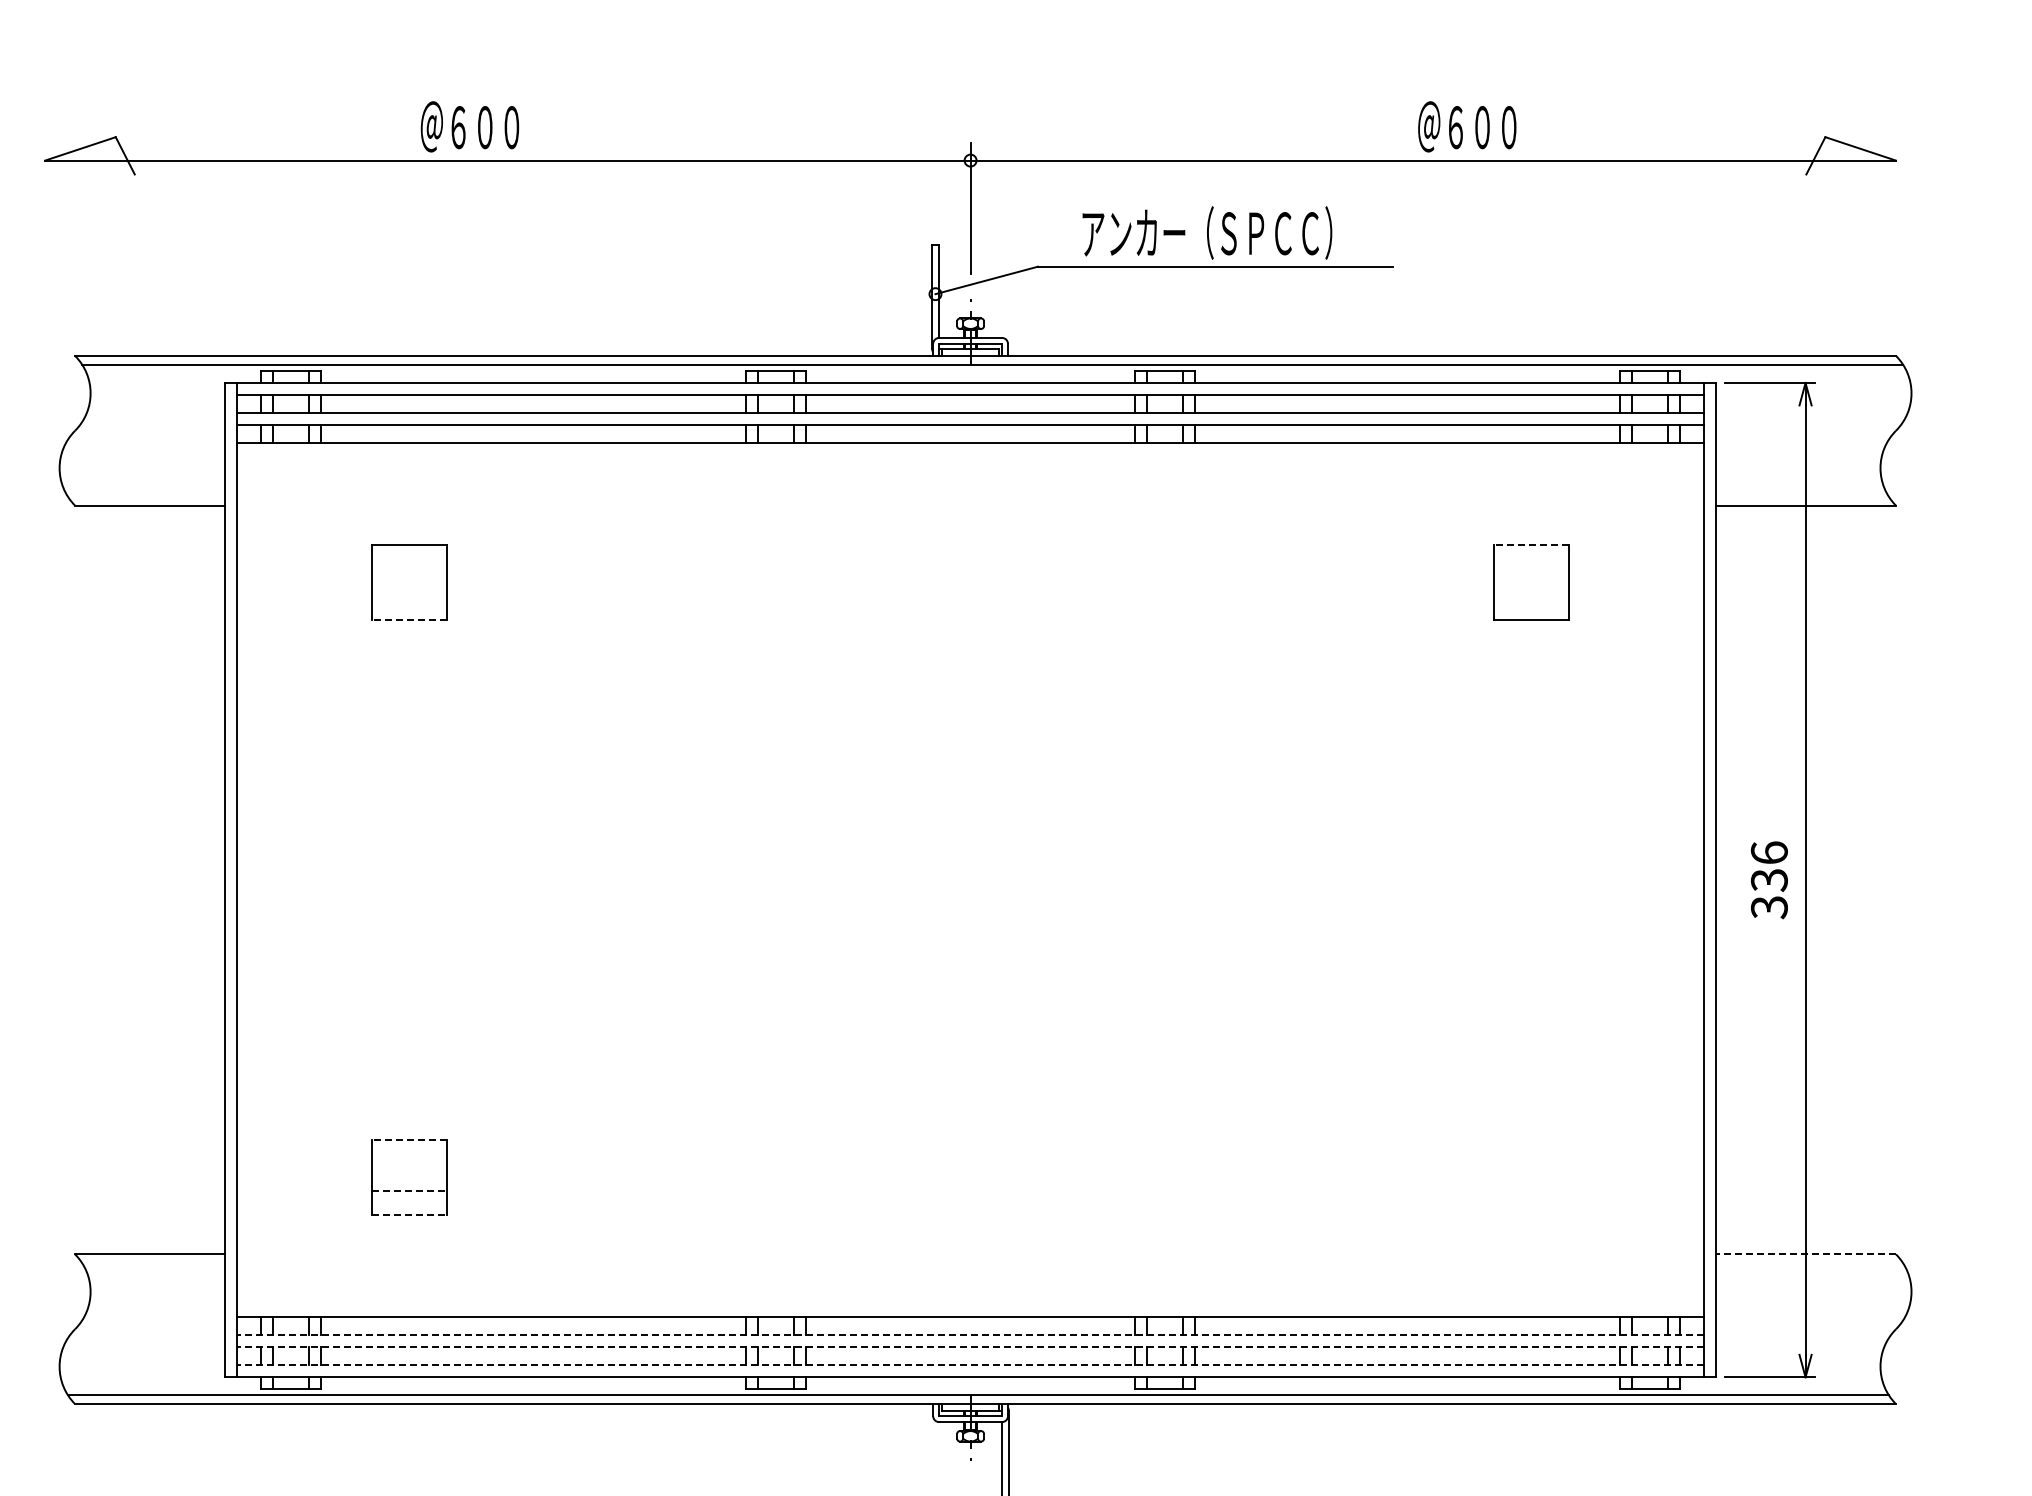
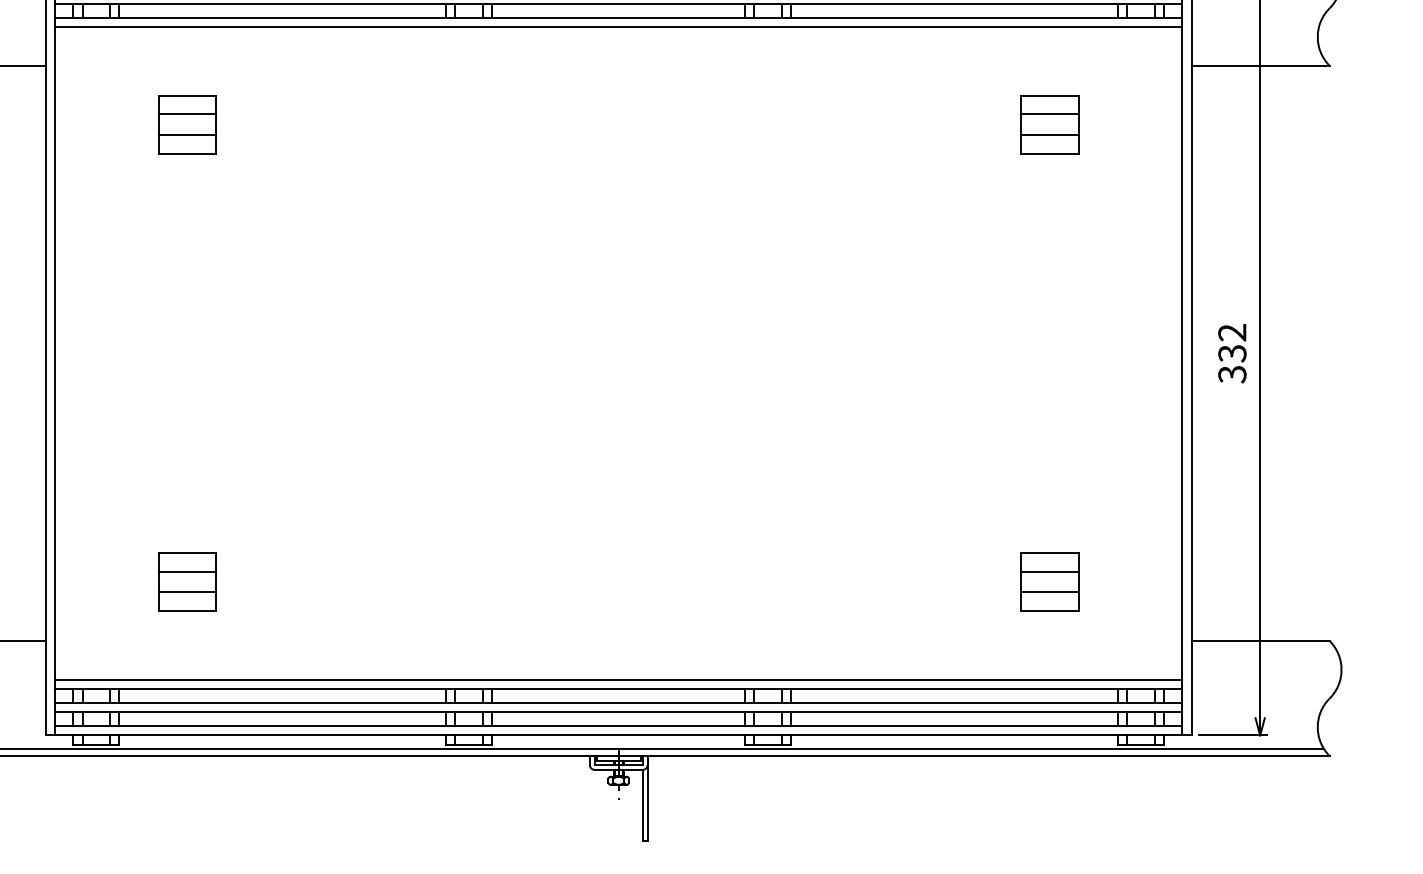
line: (970, 454) -> (618, 26), added
line: (1531, 544) -> (1049, 95), dashed -> solid
line: (408, 568) -> (186, 114), added
line: (1531, 568) -> (1049, 114), added
line: (408, 595) -> (186, 134), added
line: (1531, 595) -> (1049, 134), added
line: (408, 619) -> (186, 153), dashed -> solid
text: (1768, 852) -> (1231, 332), 336 -> 332
line: (408, 1140) -> (186, 553), dashed -> solid
line: (408, 1164) -> (186, 571), added
part: (1531, 1177) -> (1049, 581), added
line: (409, 1191) -> (187, 592), dashed -> solid
line: (409, 1215) -> (187, 611), dashed -> solid
line: (1806, 1254) -> (1260, 641), dashed -> solid
line: (970, 1305) -> (618, 680), added
line: (970, 1335) -> (618, 703), dashed -> solid
line: (970, 1347) -> (618, 712), dashed -> solid
line: (970, 1365) -> (618, 726), dashed -> solid

